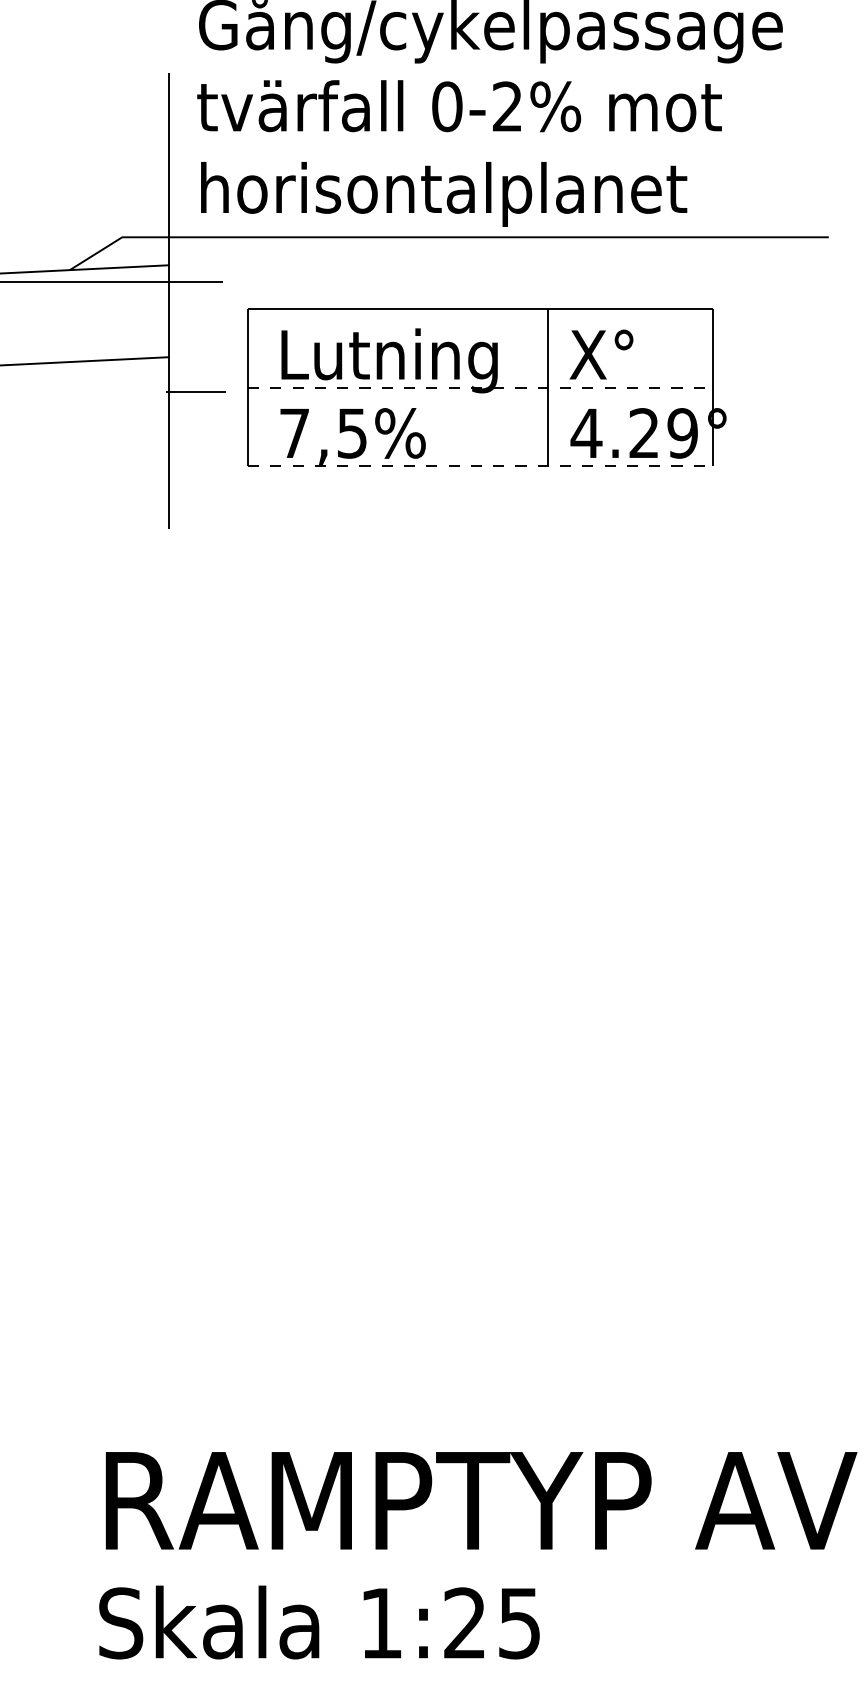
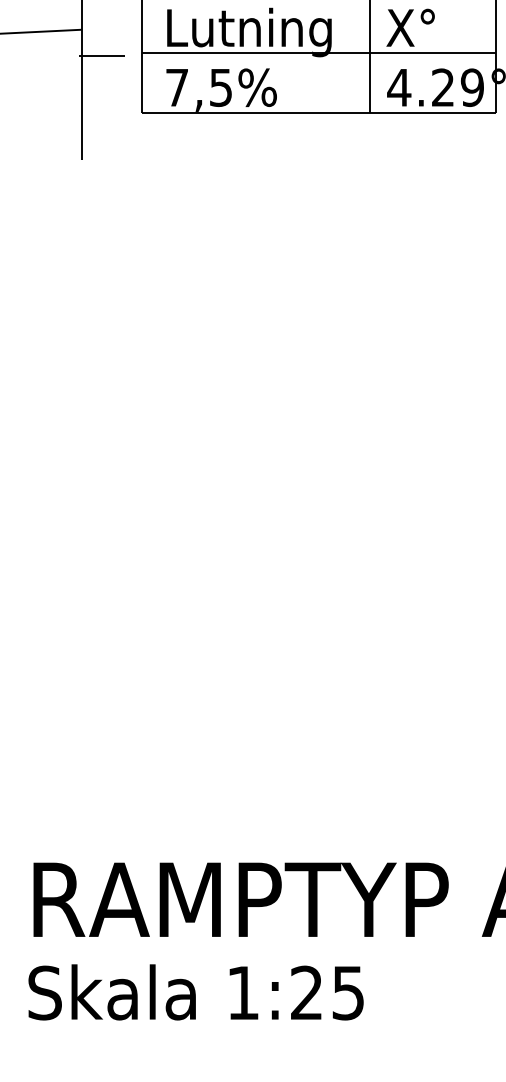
line: (480, 387) -> (318, 52), dashed -> solid
line: (480, 466) -> (318, 112), dashed -> solid

